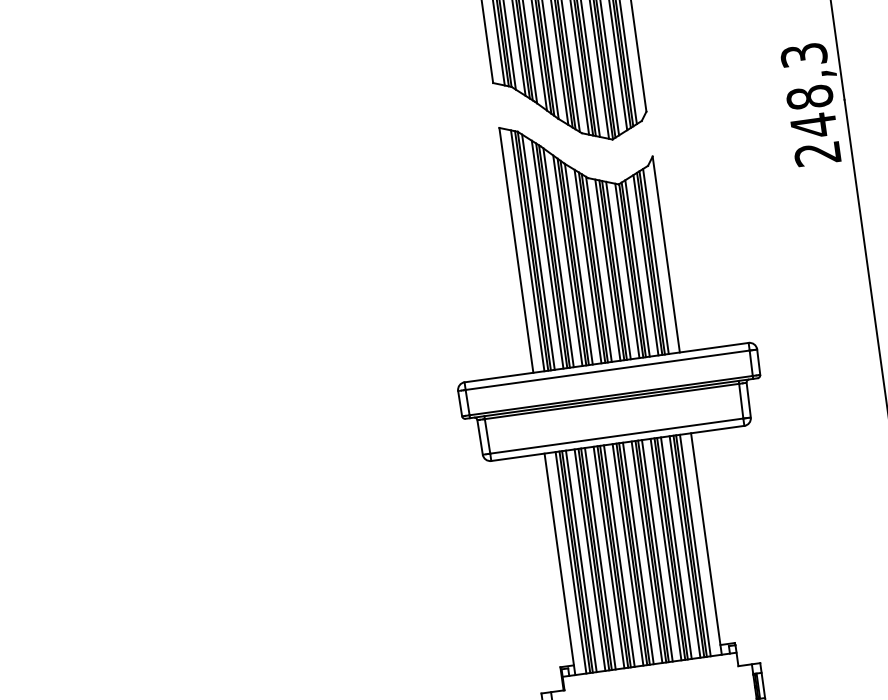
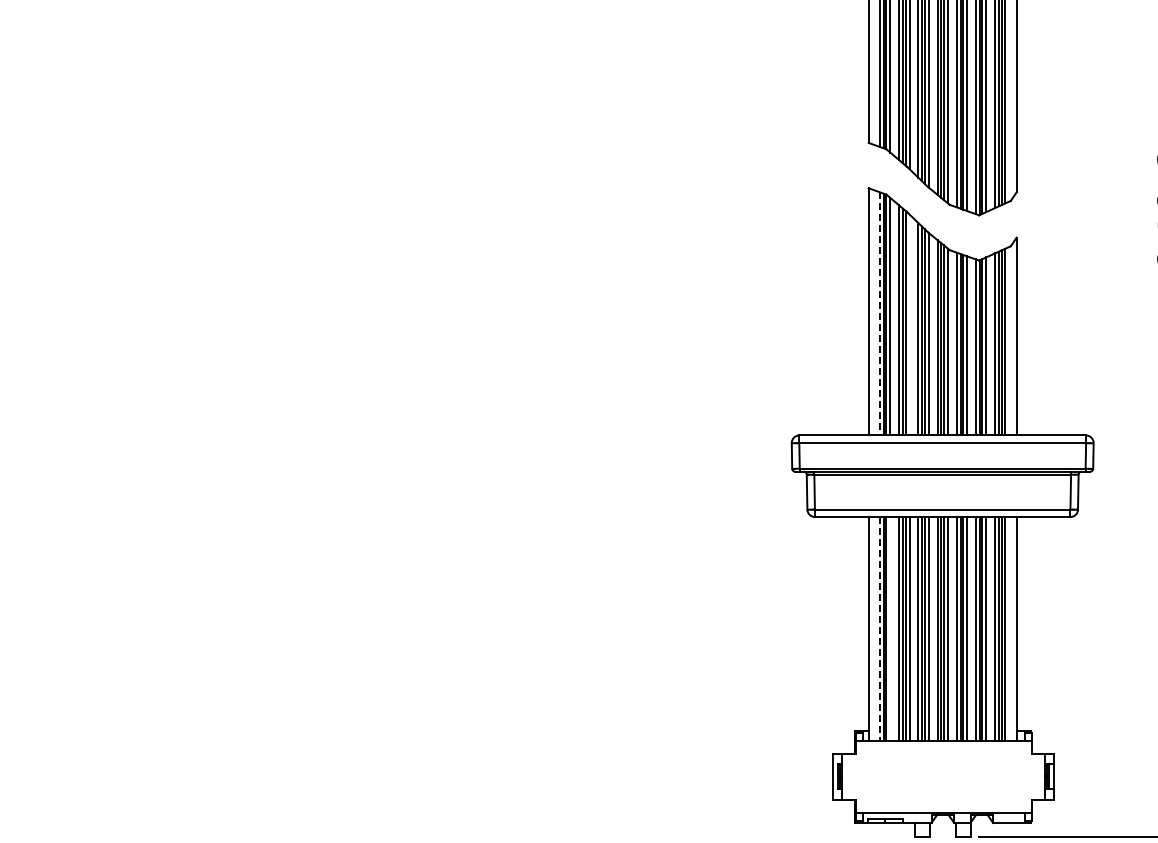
line: (527, 250) -> (879, 313), solid -> dashed
line: (558, 257) -> (909, 324), removed
line: (581, 561) -> (890, 628), removed
line: (570, 562) -> (879, 628), solid -> dashed

